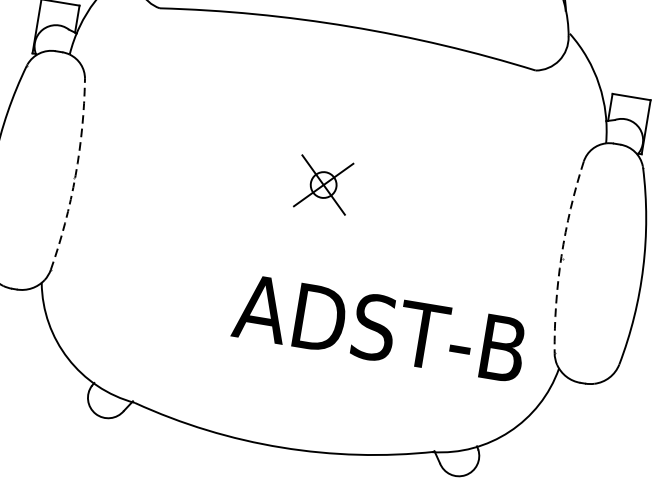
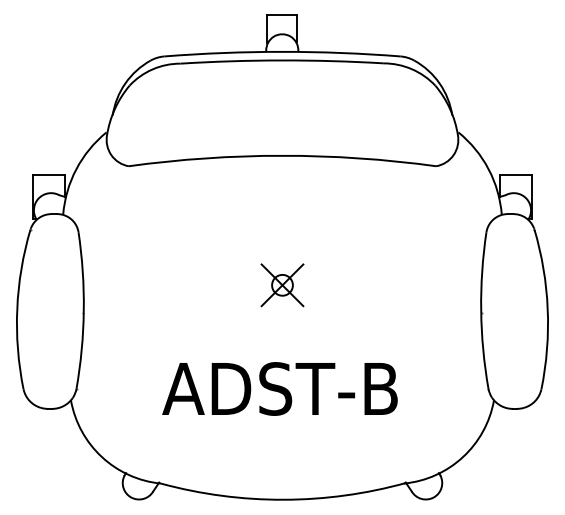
arc: (75, 175) -> (83, 310), dashed -> solid
arc: (561, 256) -> (481, 310), dashed -> solid
text: (379, 327) -> (279, 388), moved

